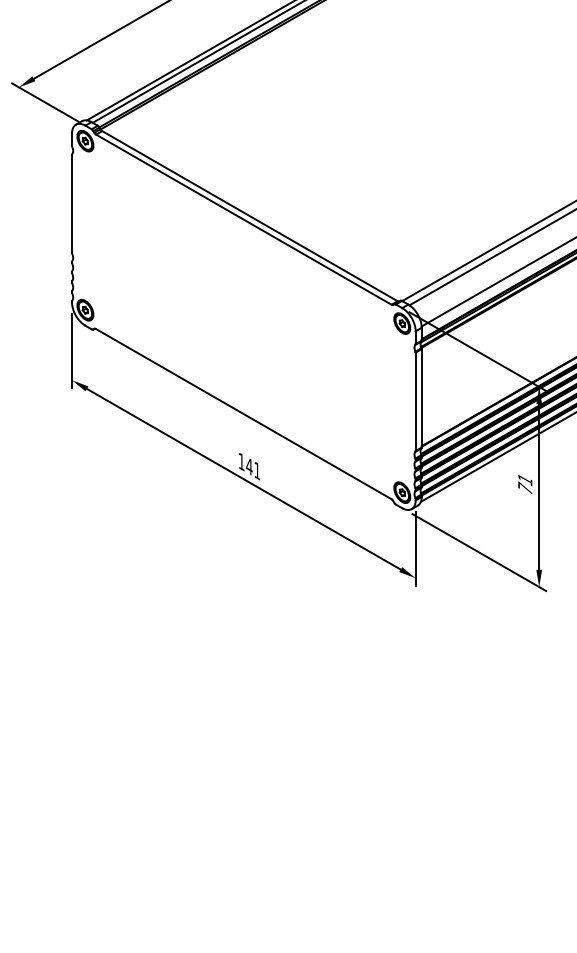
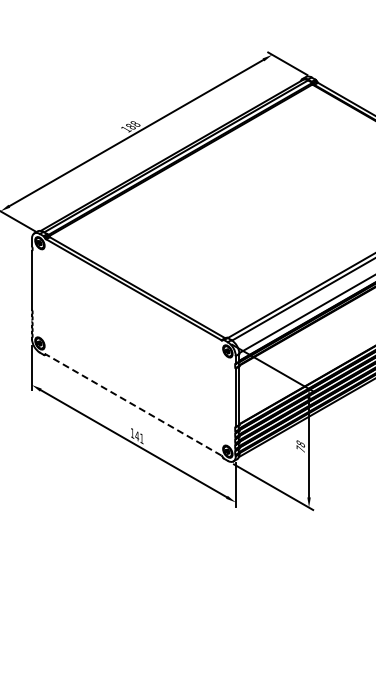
line: (243, 413) -> (133, 404), solid -> dashed
text: (524, 478) -> (300, 443), 71 -> 78

